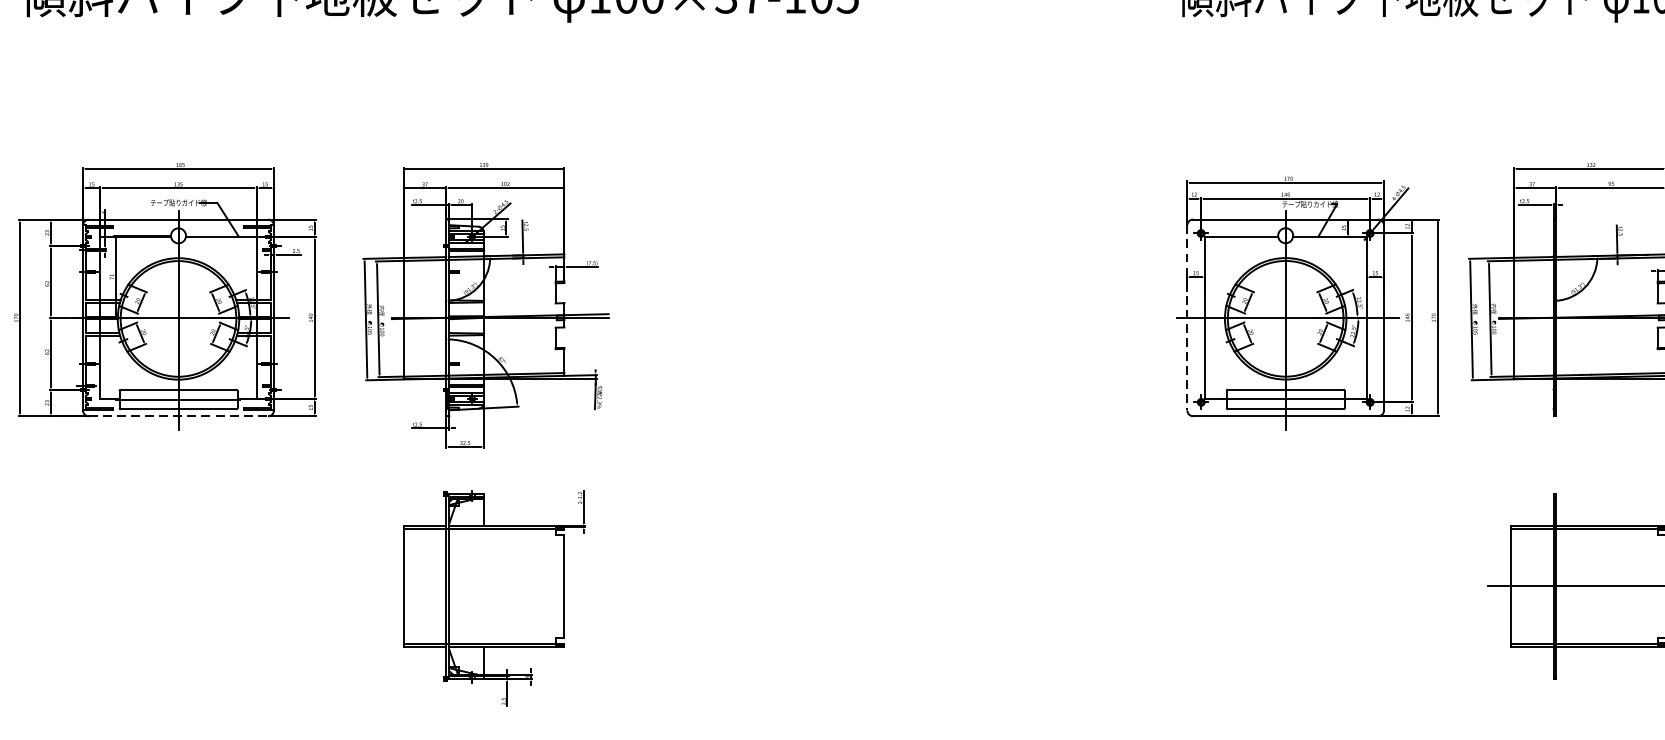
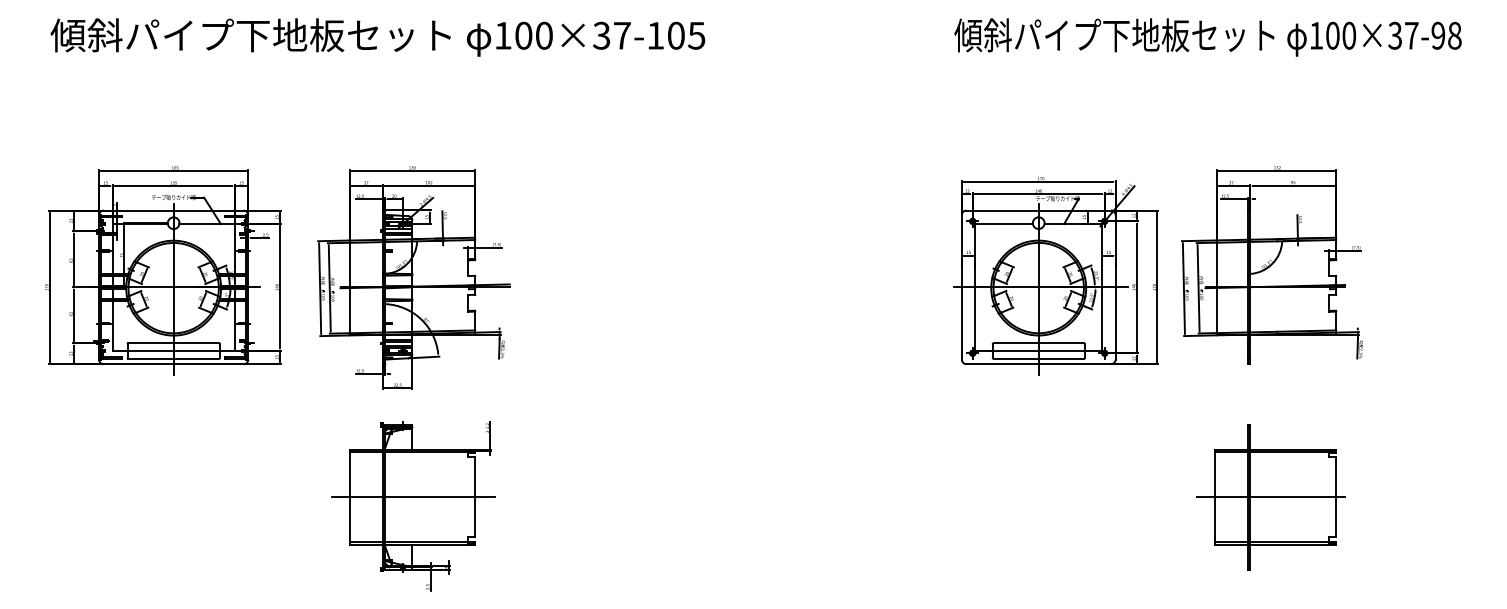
line: (1186, 318) -> (961, 287), dashed -> solid
line: (179, 416) -> (174, 364), dashed -> solid
line: (485, 586) -> (413, 497), added

